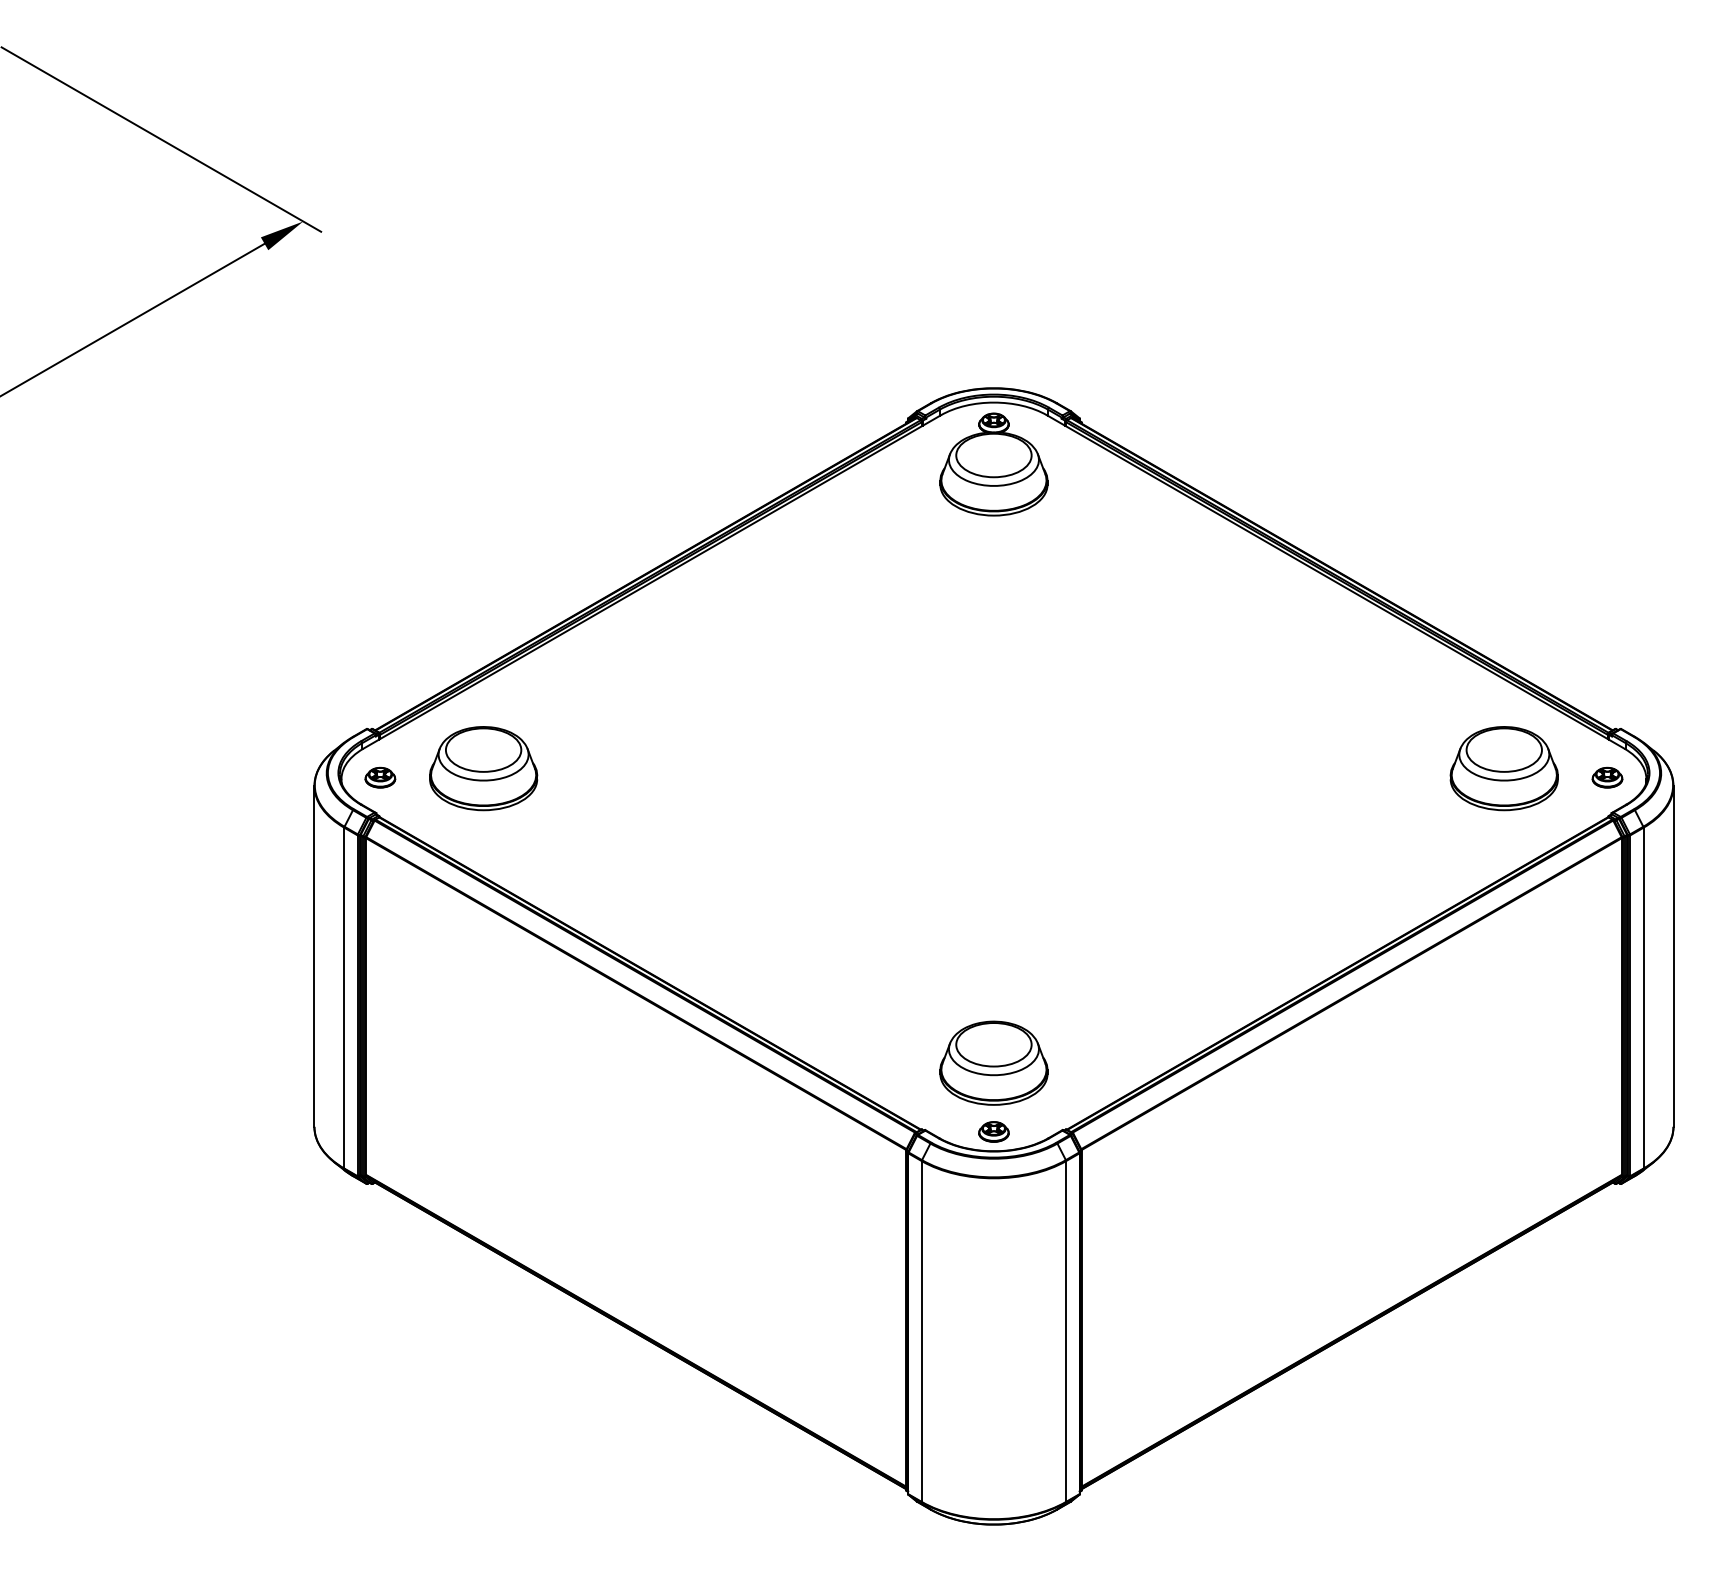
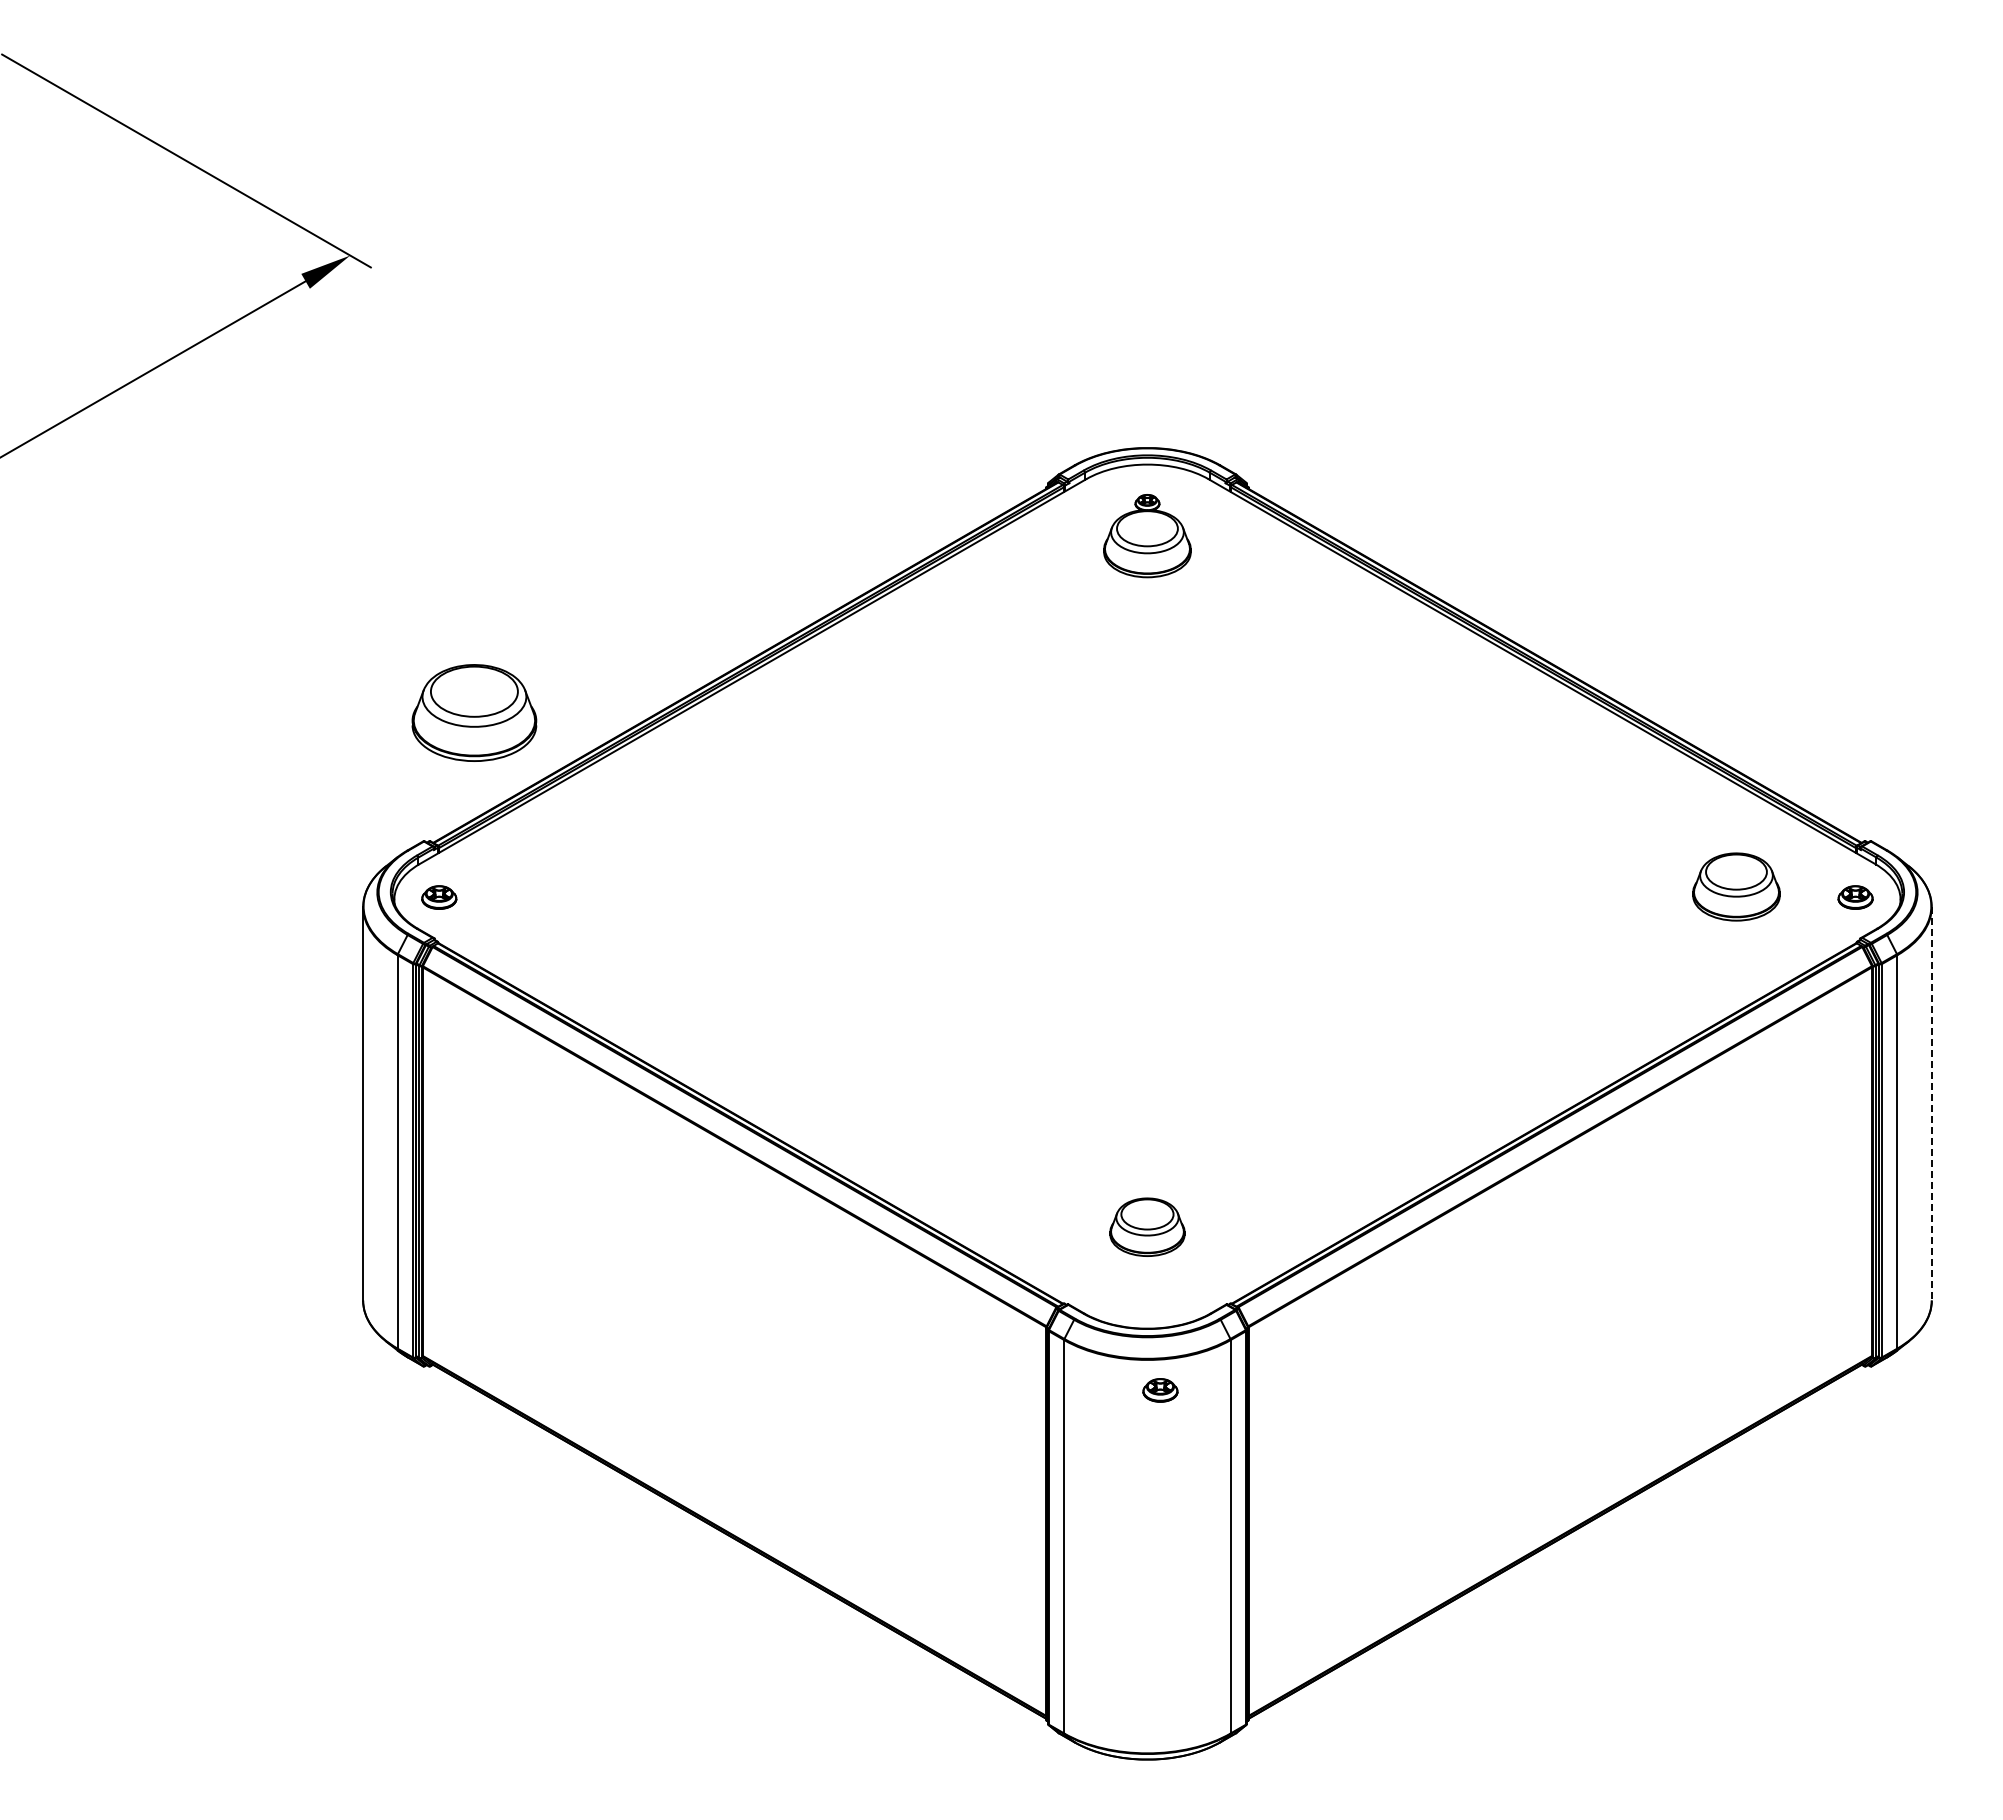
part: (993, 464) -> (1147, 535), size x0.7
part: (483, 768) -> (474, 712), moved
part: (1504, 768) -> (1736, 886), size x0.7
line: (1673, 956) -> (1931, 1103), solid -> dashed
part: (993, 1063) -> (1147, 1227), size x0.6
part: (993, 1132) -> (1160, 1390), moved

